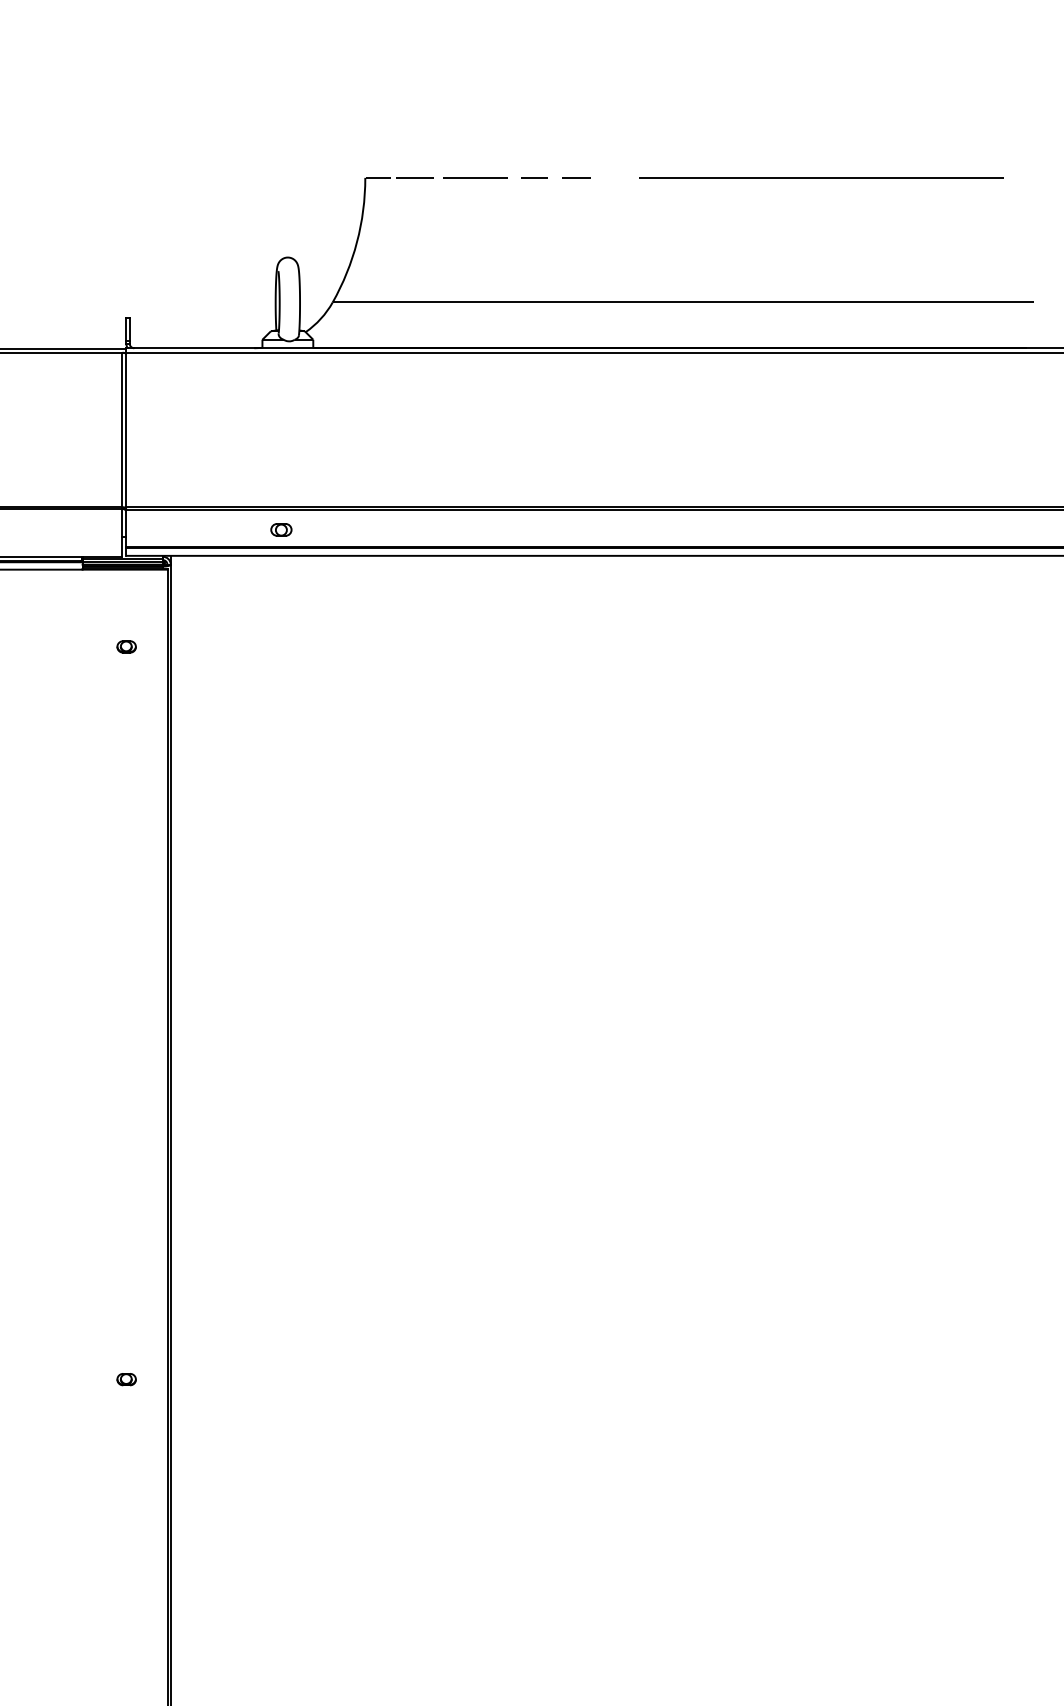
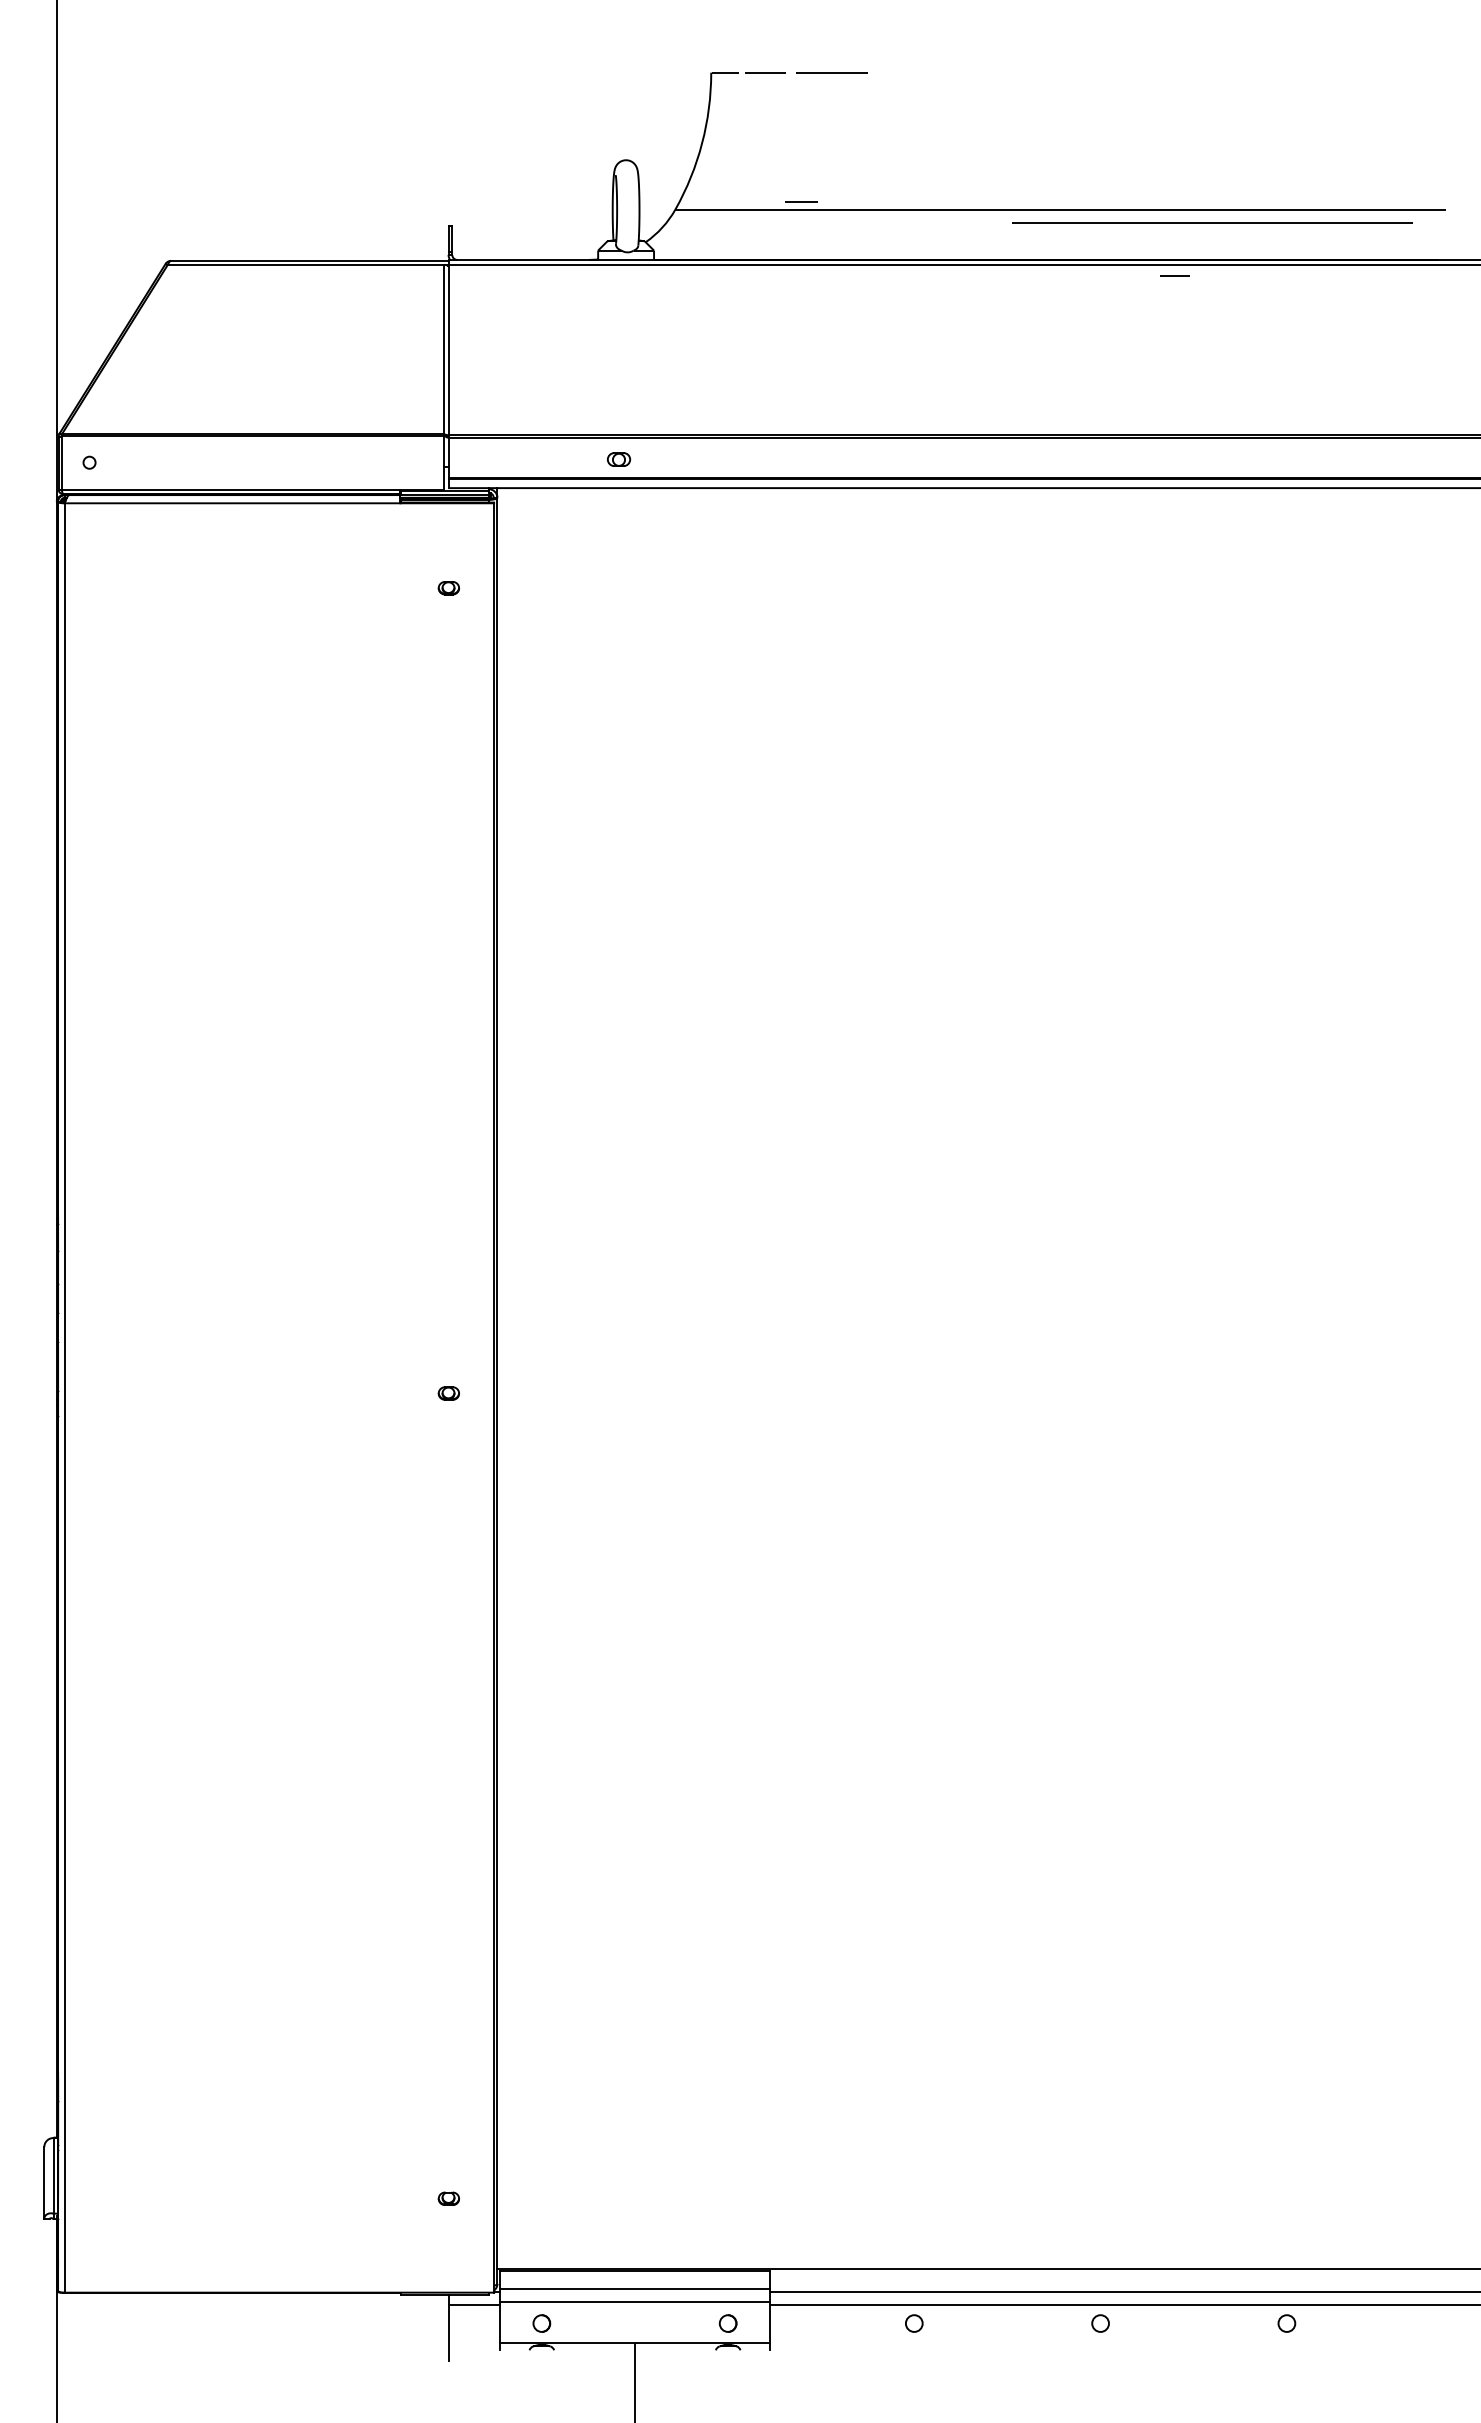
line: (533, 177) -> (1174, 275), moved
line: (576, 177) -> (801, 201), moved
line: (821, 177) -> (1212, 222), moved

